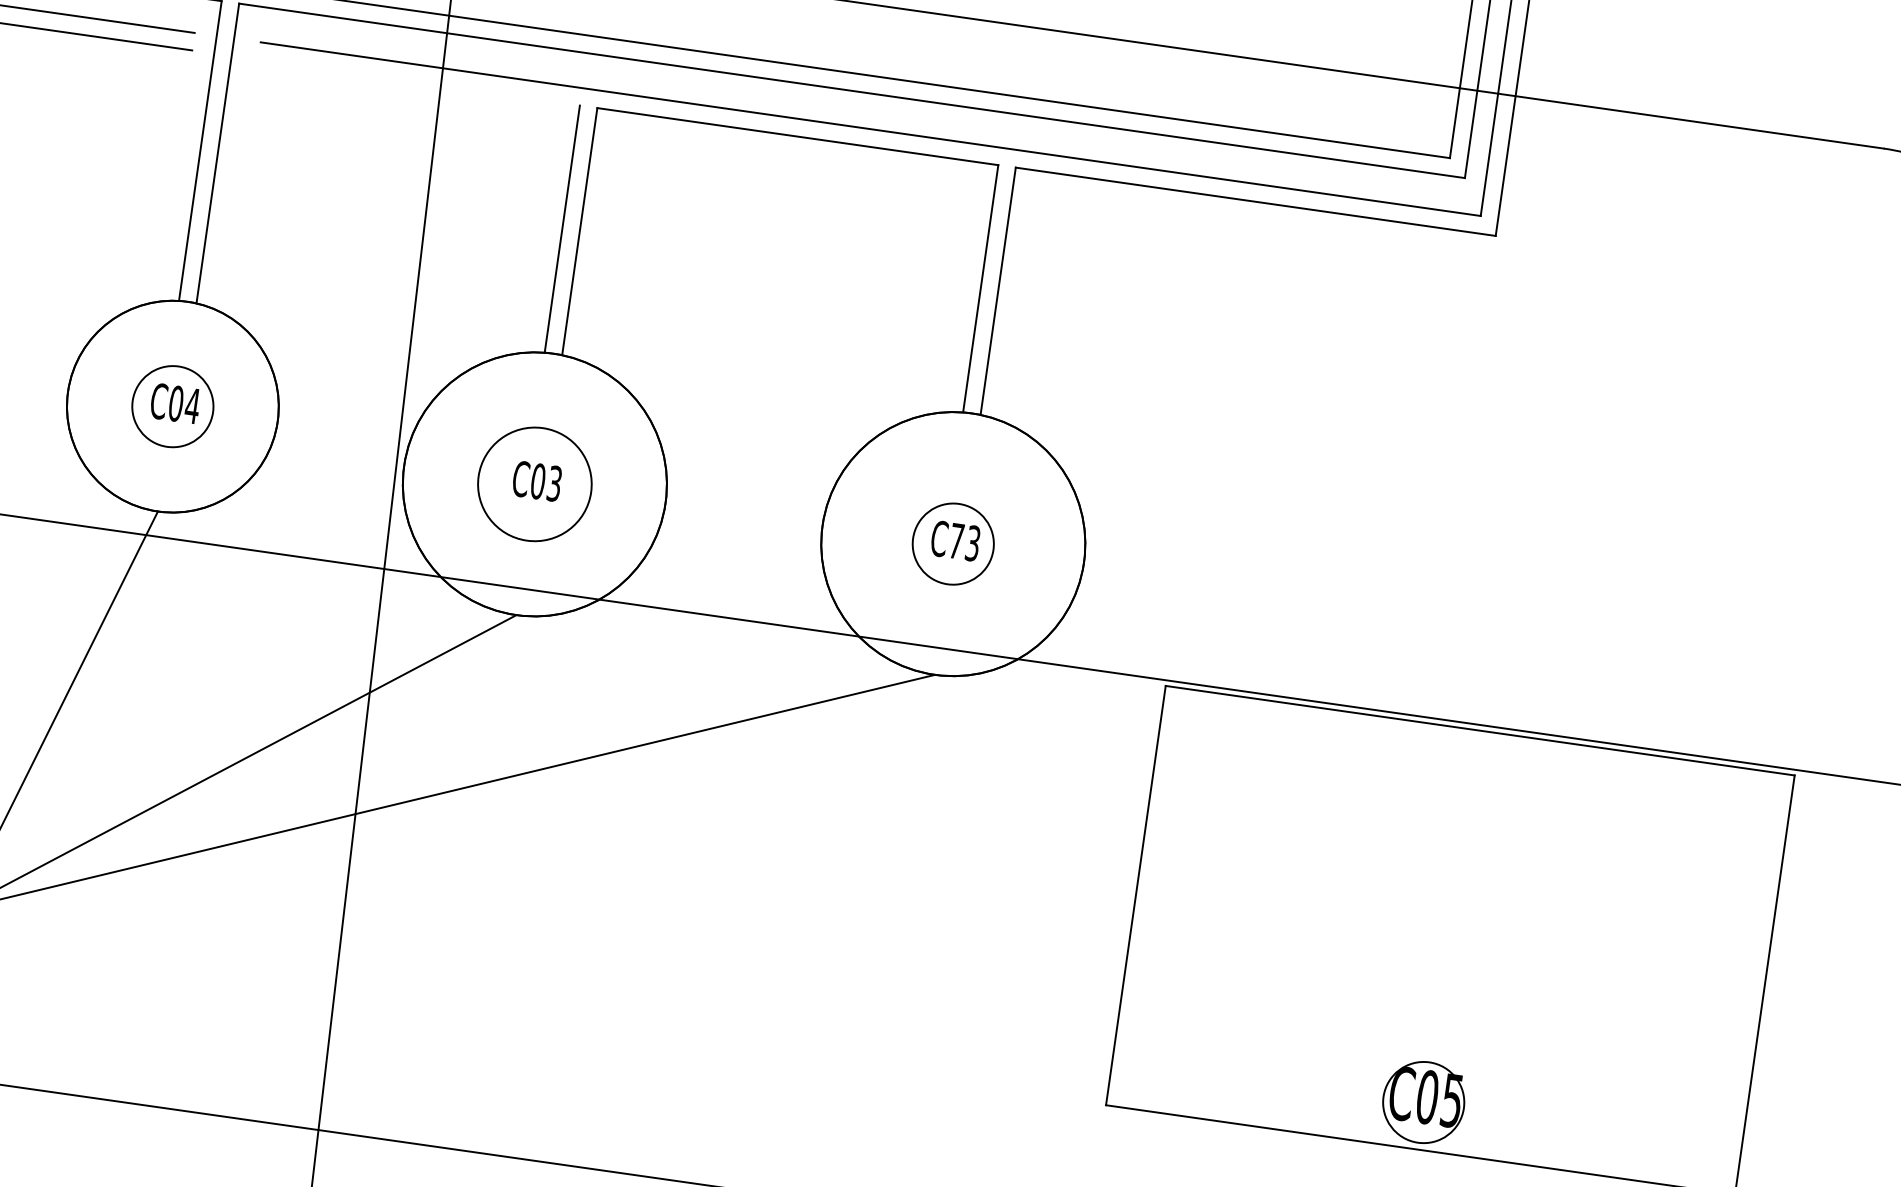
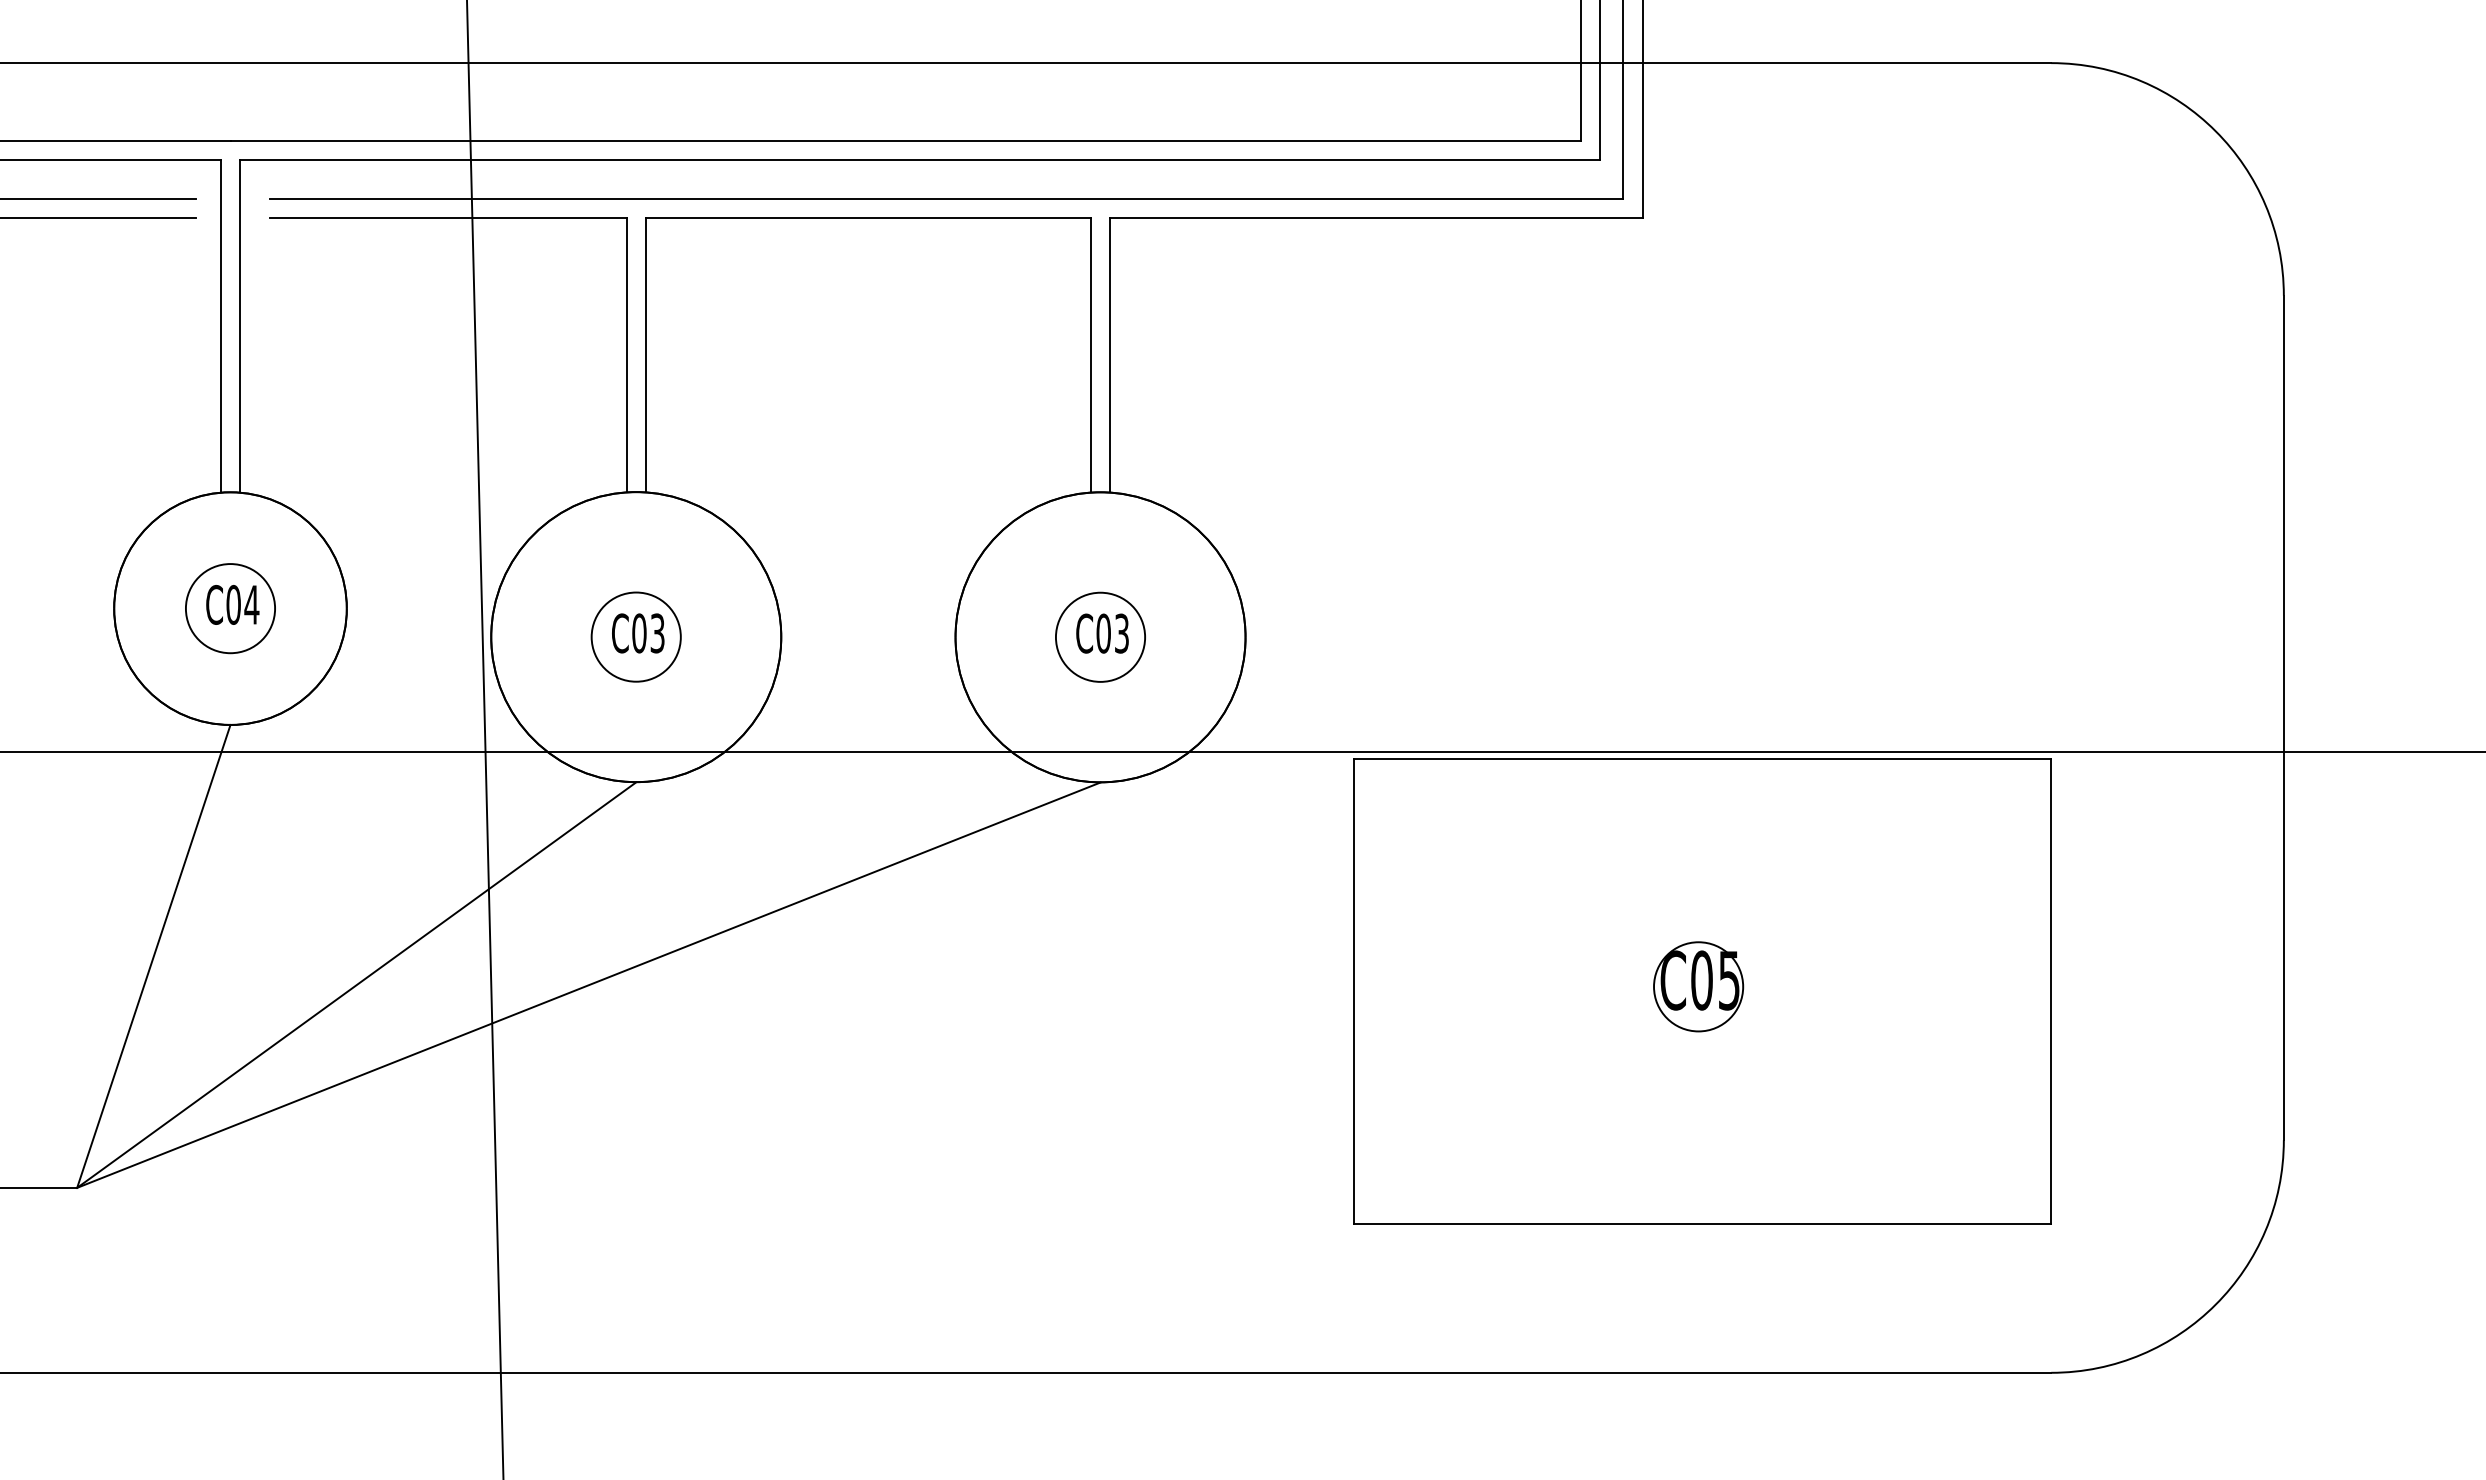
line: (418, 82) -> (447, 218), added
circle: (534, 483) -> (635, 636), size x0.71
text: (956, 541) -> (1103, 633), C73 -> C03
part: (1423, 1102) -> (1698, 986), moved

